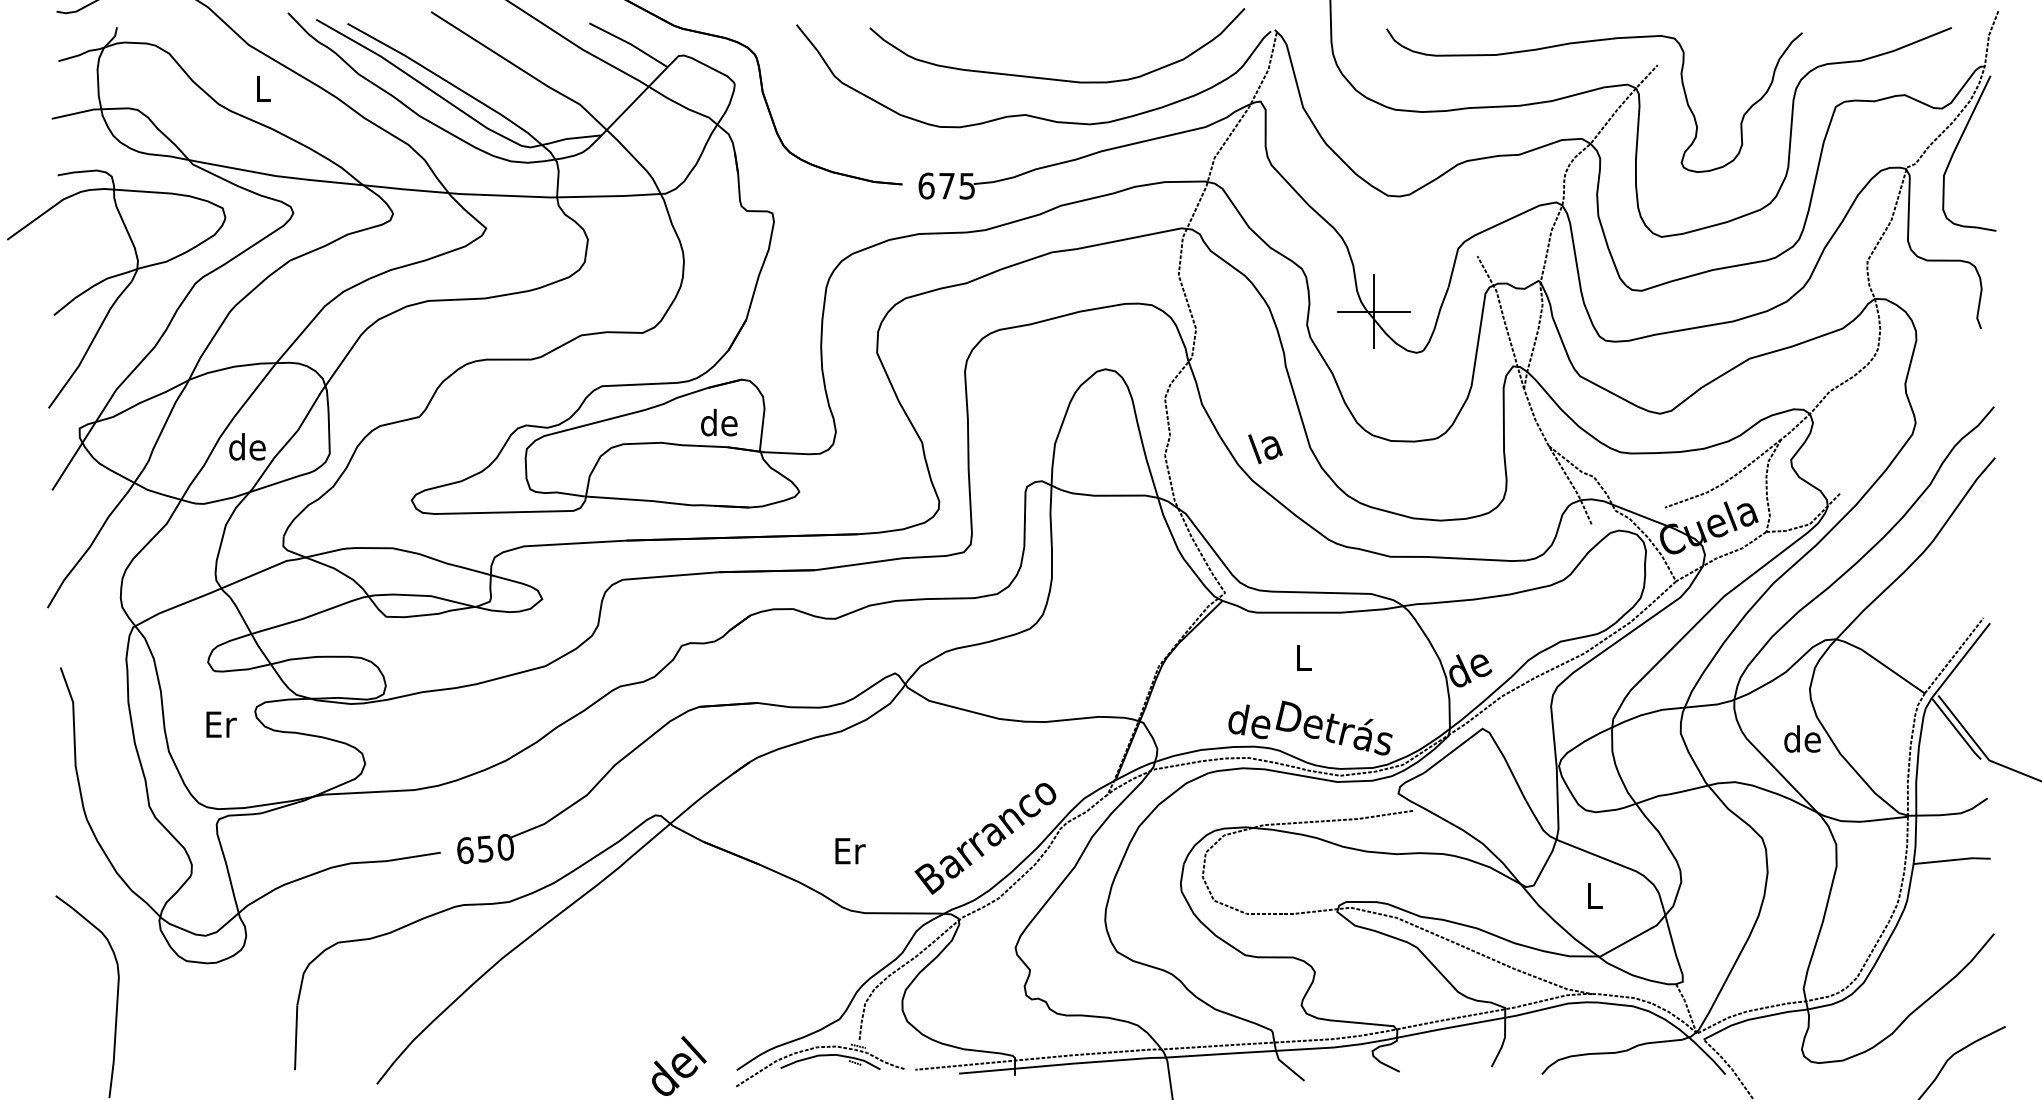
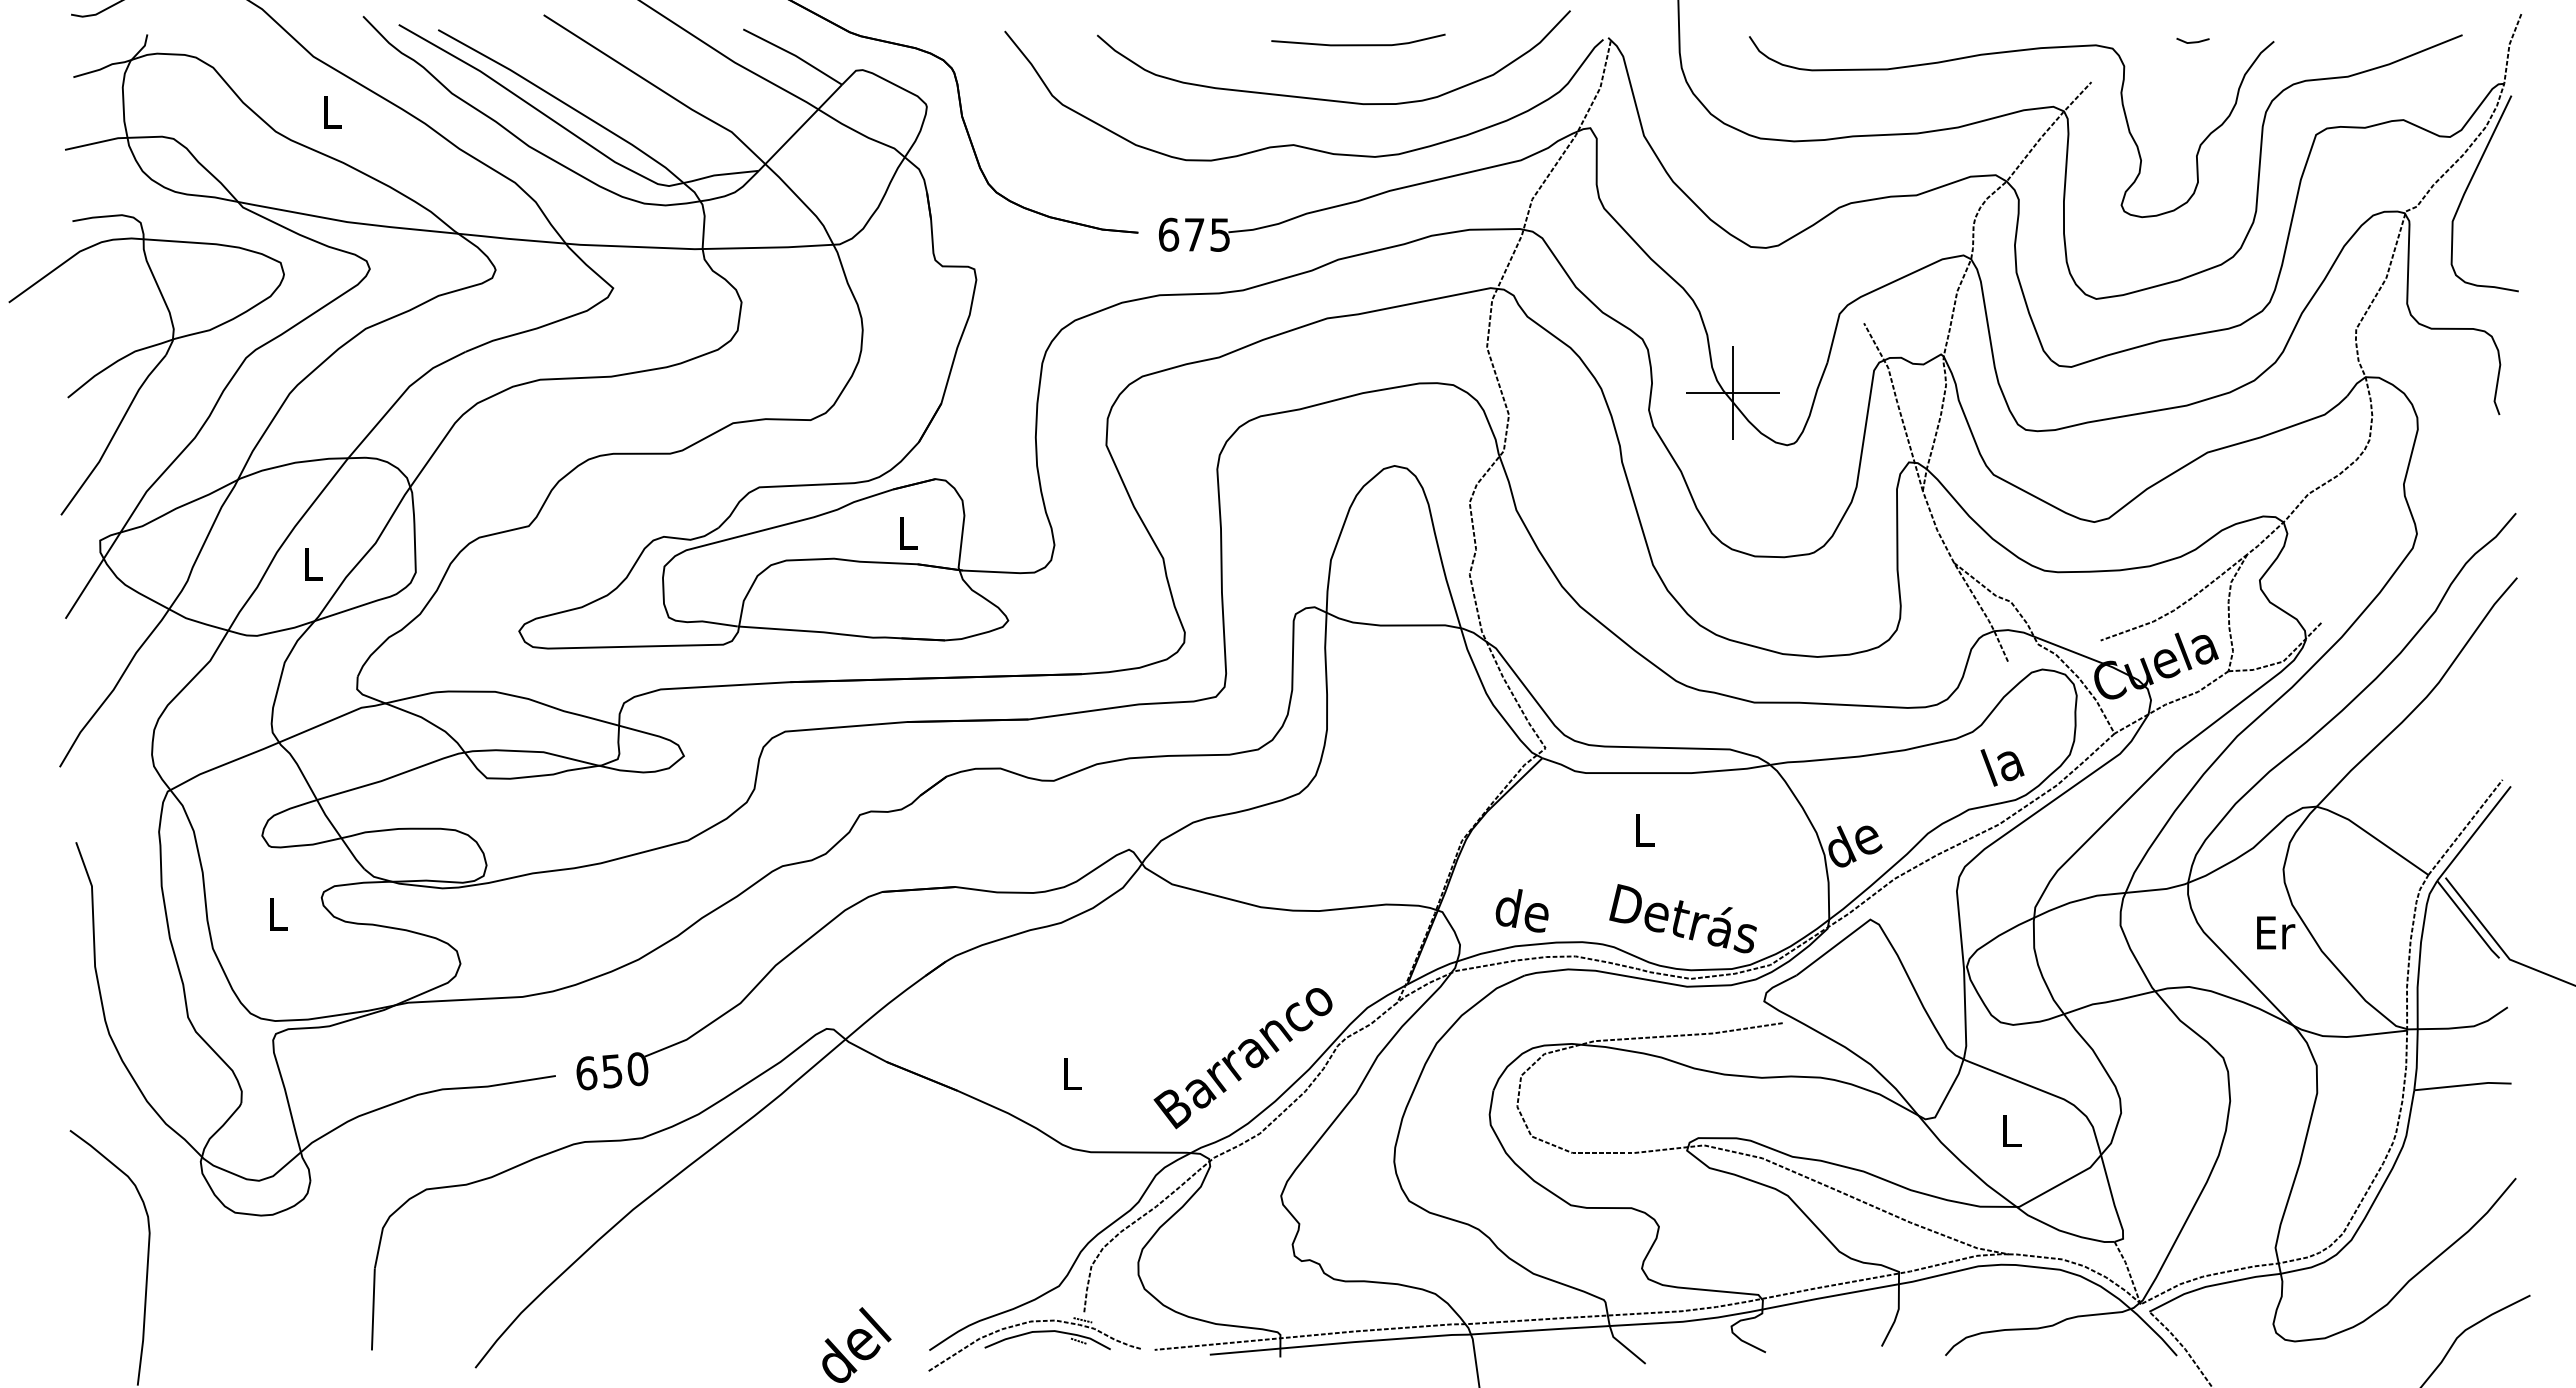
line: (1737, 32) -> (2192, 41), added
line: (1076, 35) -> (1358, 44), added
text: (719, 422) -> (907, 533), de -> L
text: (247, 446) -> (311, 563), de -> L
text: (1265, 448) -> (2002, 767), moved
text: (1248, 721) -> (1521, 910), moved
text: (221, 724) -> (279, 914), Er -> L
text: (1802, 739) -> (2274, 932), de -> Er
text: (850, 850) -> (1072, 1073), Er -> L

